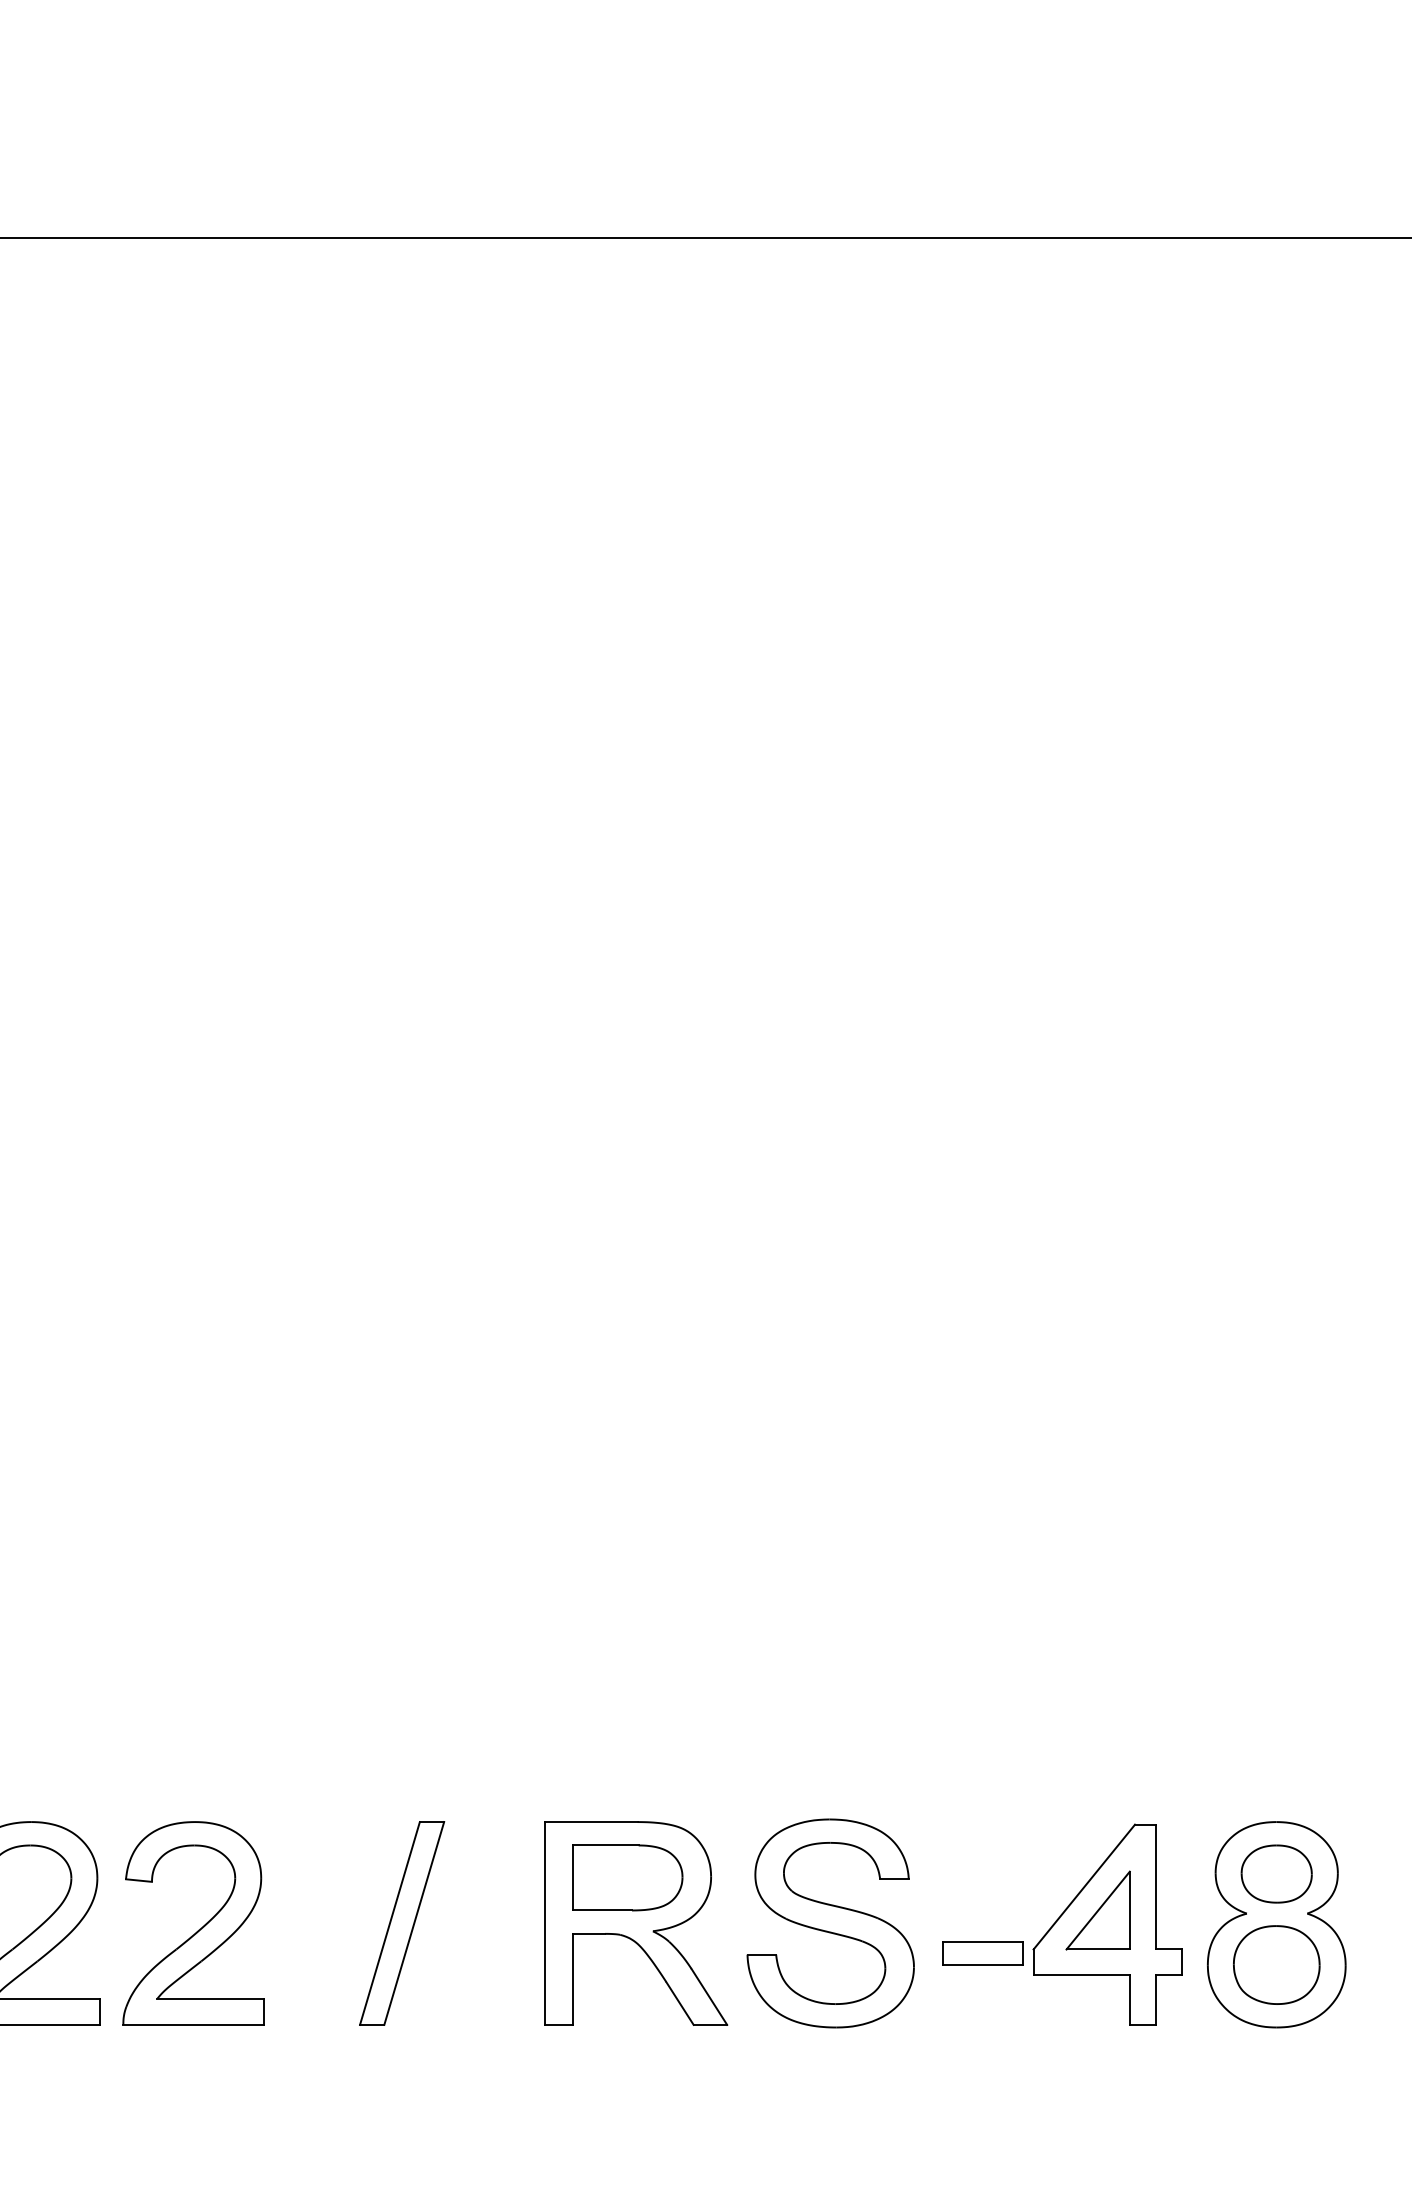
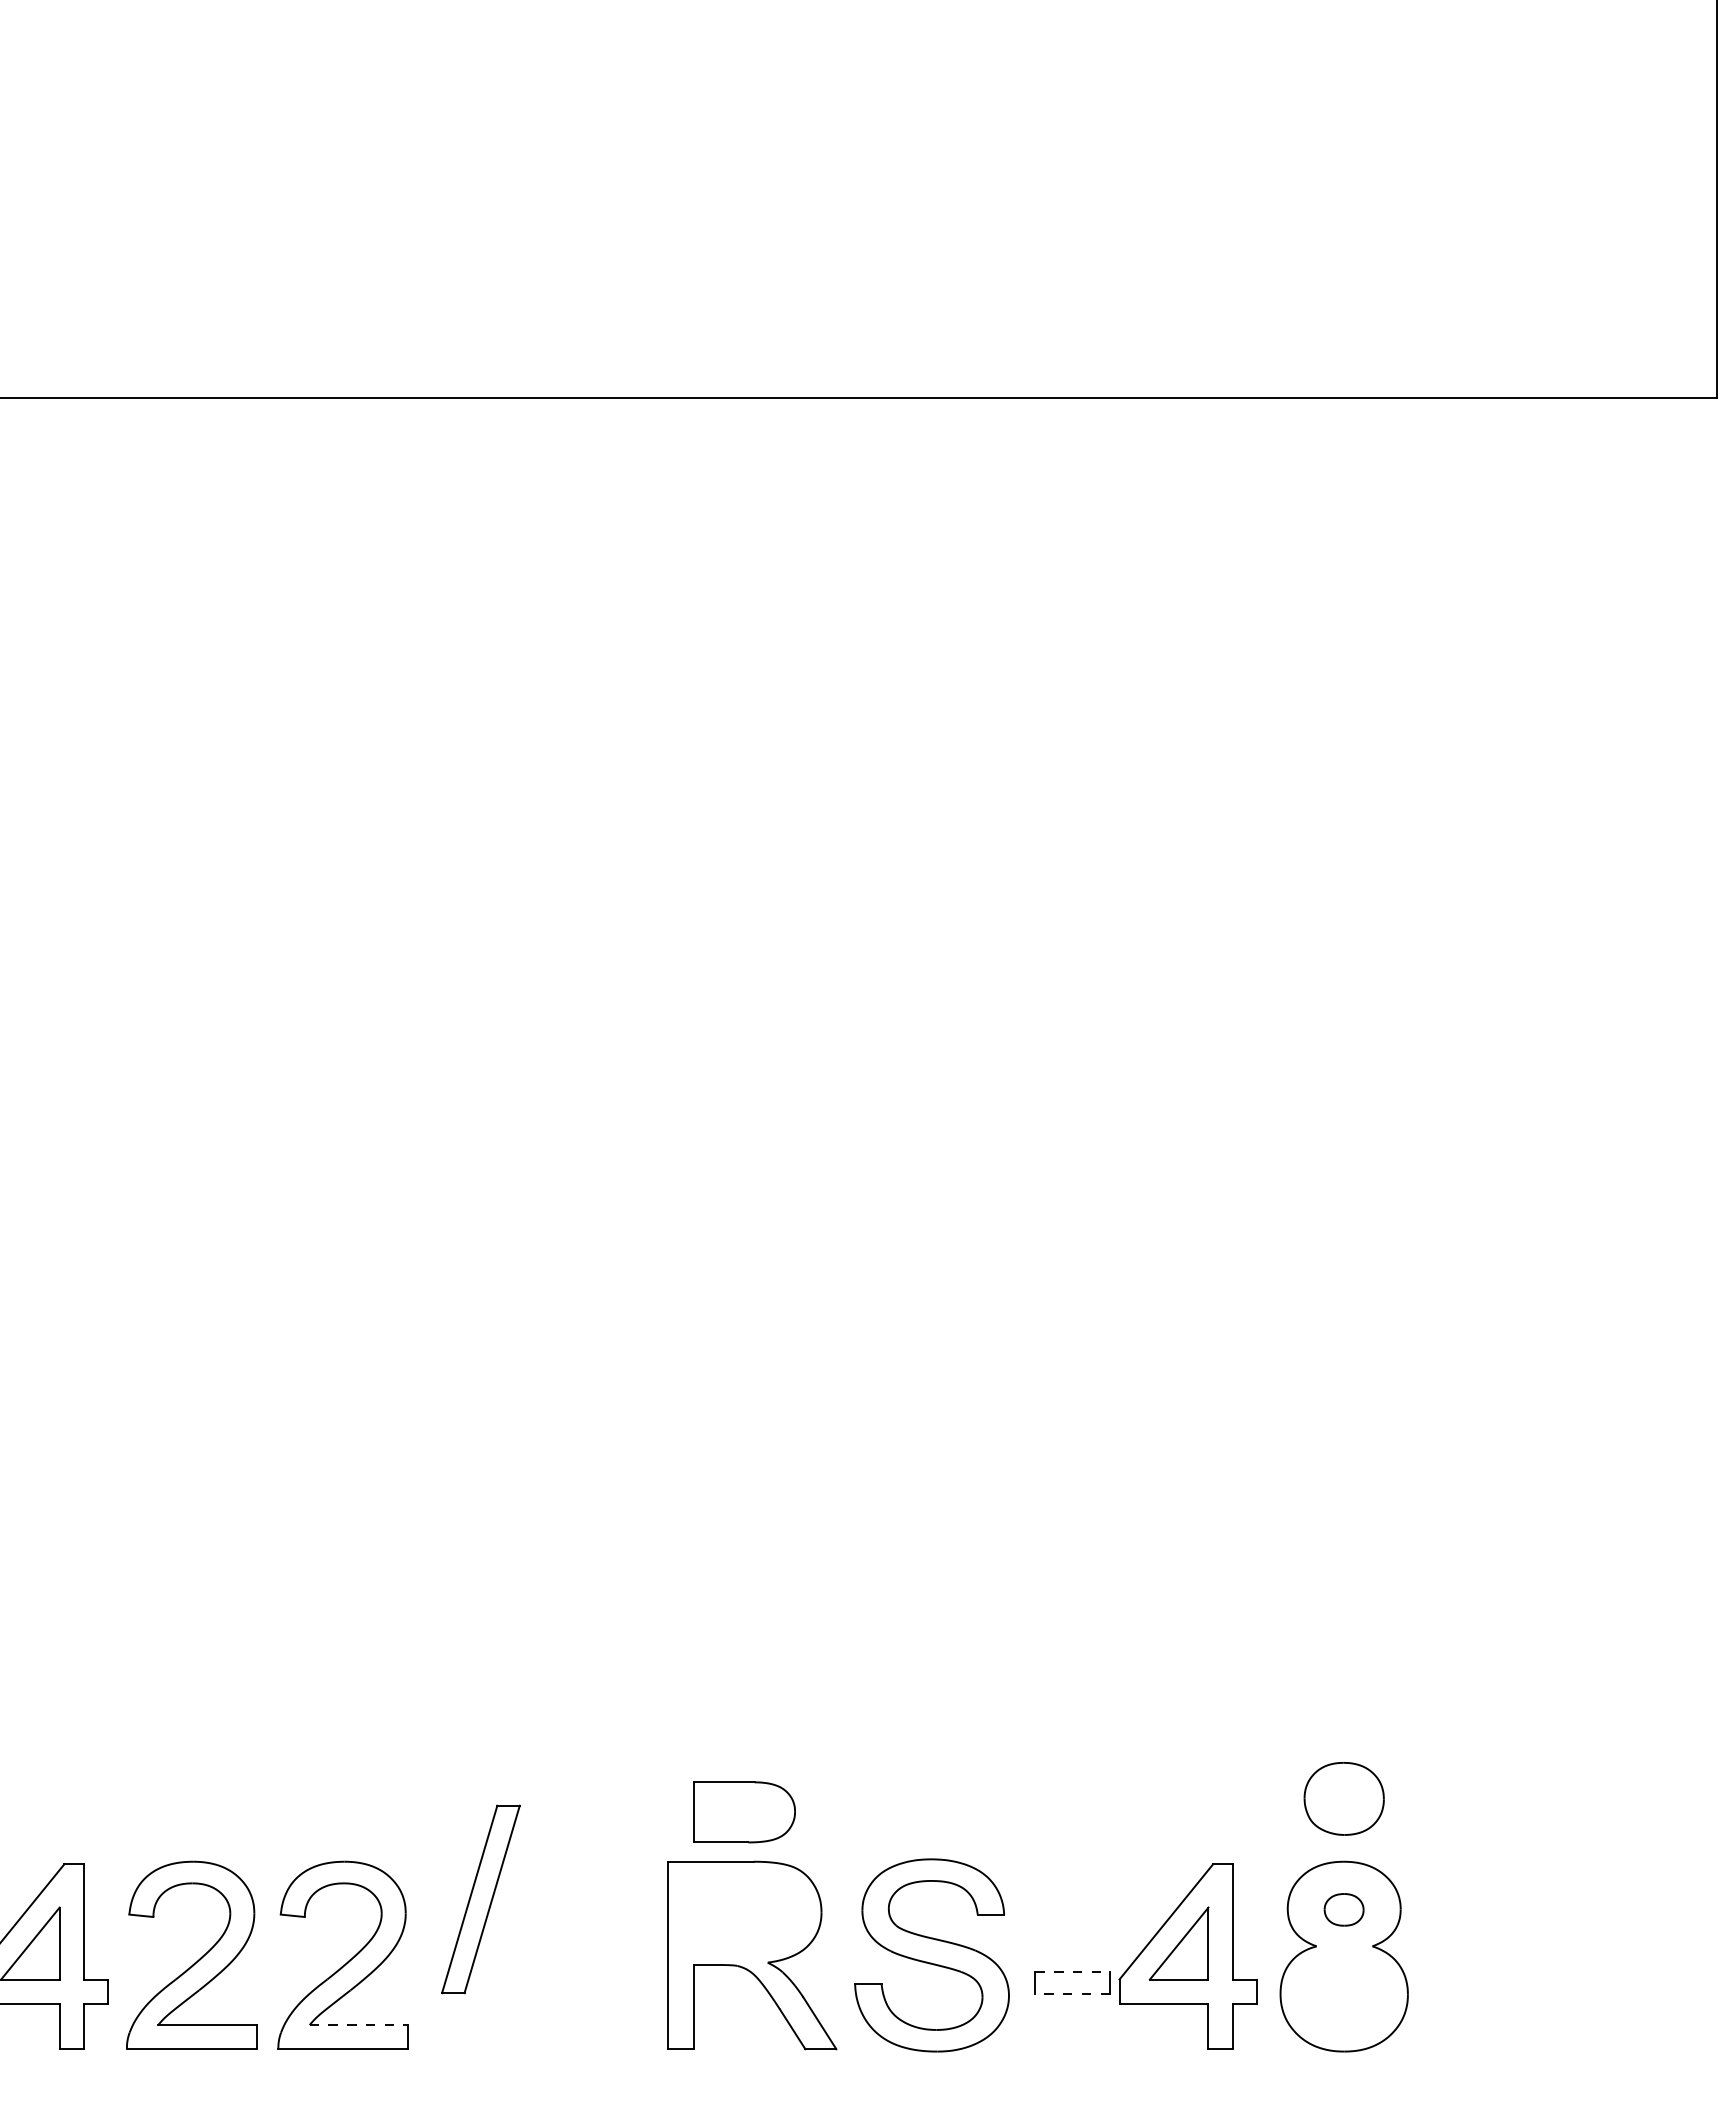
part: (1275, 1873) -> (1343, 1909), size x0.6
part: (627, 1878) -> (744, 1812), moved
part: (401, 1923) -> (480, 1899), moved
line: (983, 1941) -> (1073, 1972), solid -> dashed
line: (982, 1964) -> (1072, 1993), solid -> dashed
part: (1275, 1964) -> (1343, 1798), moved
line: (211, 1999) -> (359, 2025), solid -> dashed

